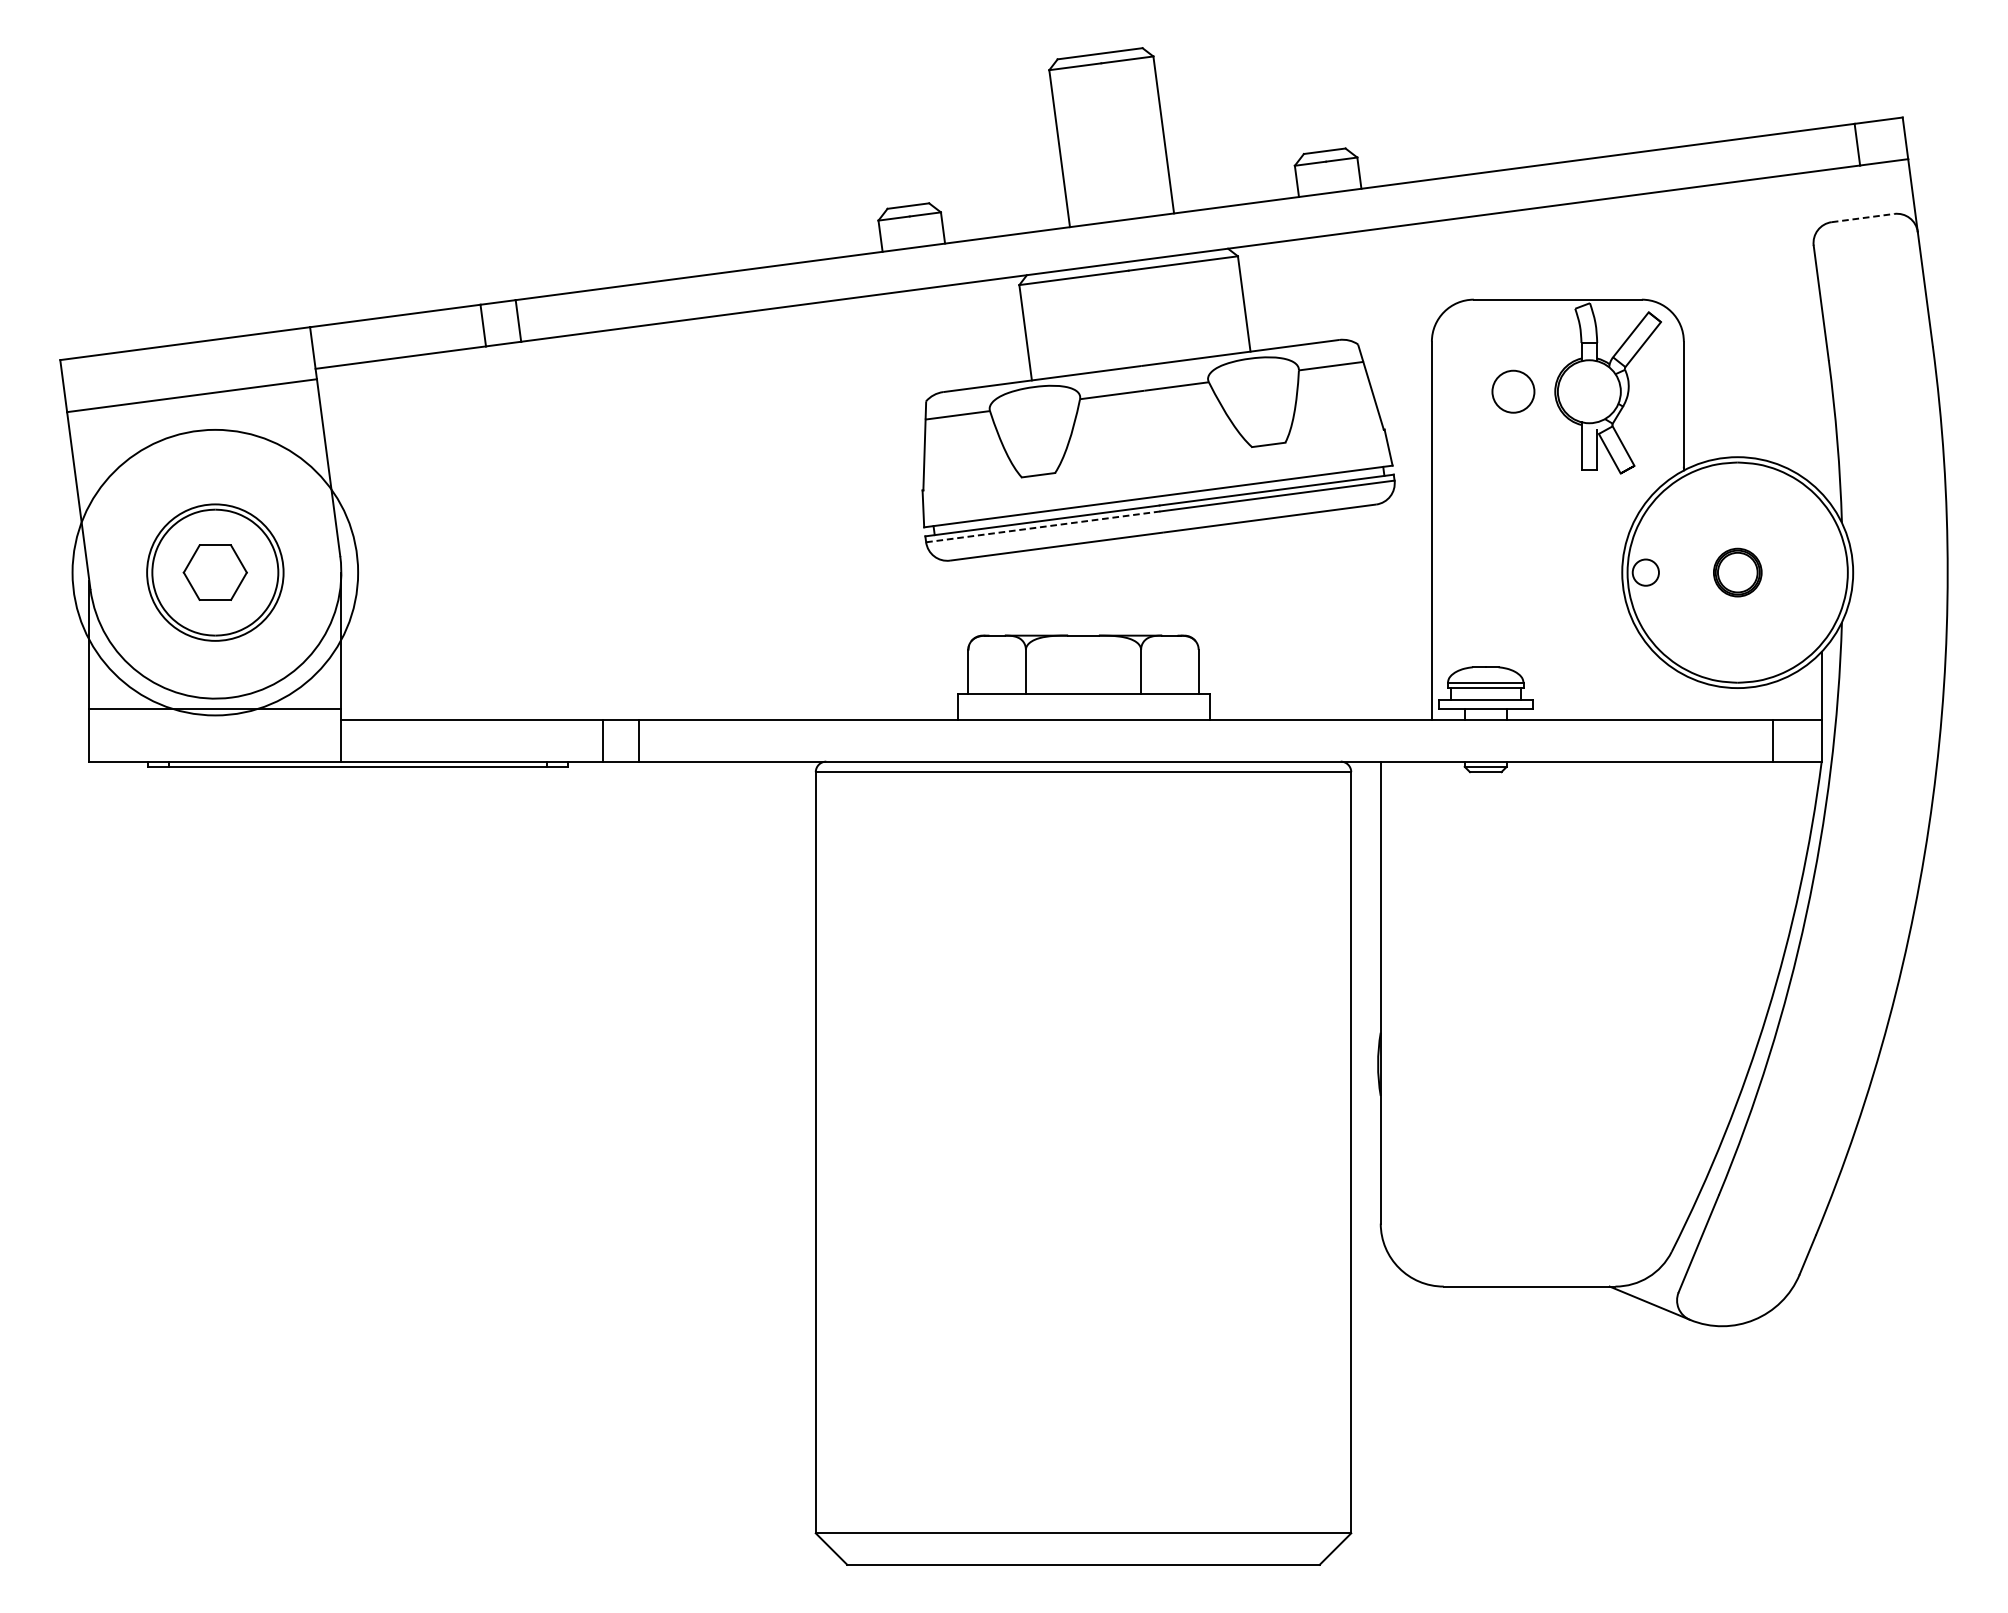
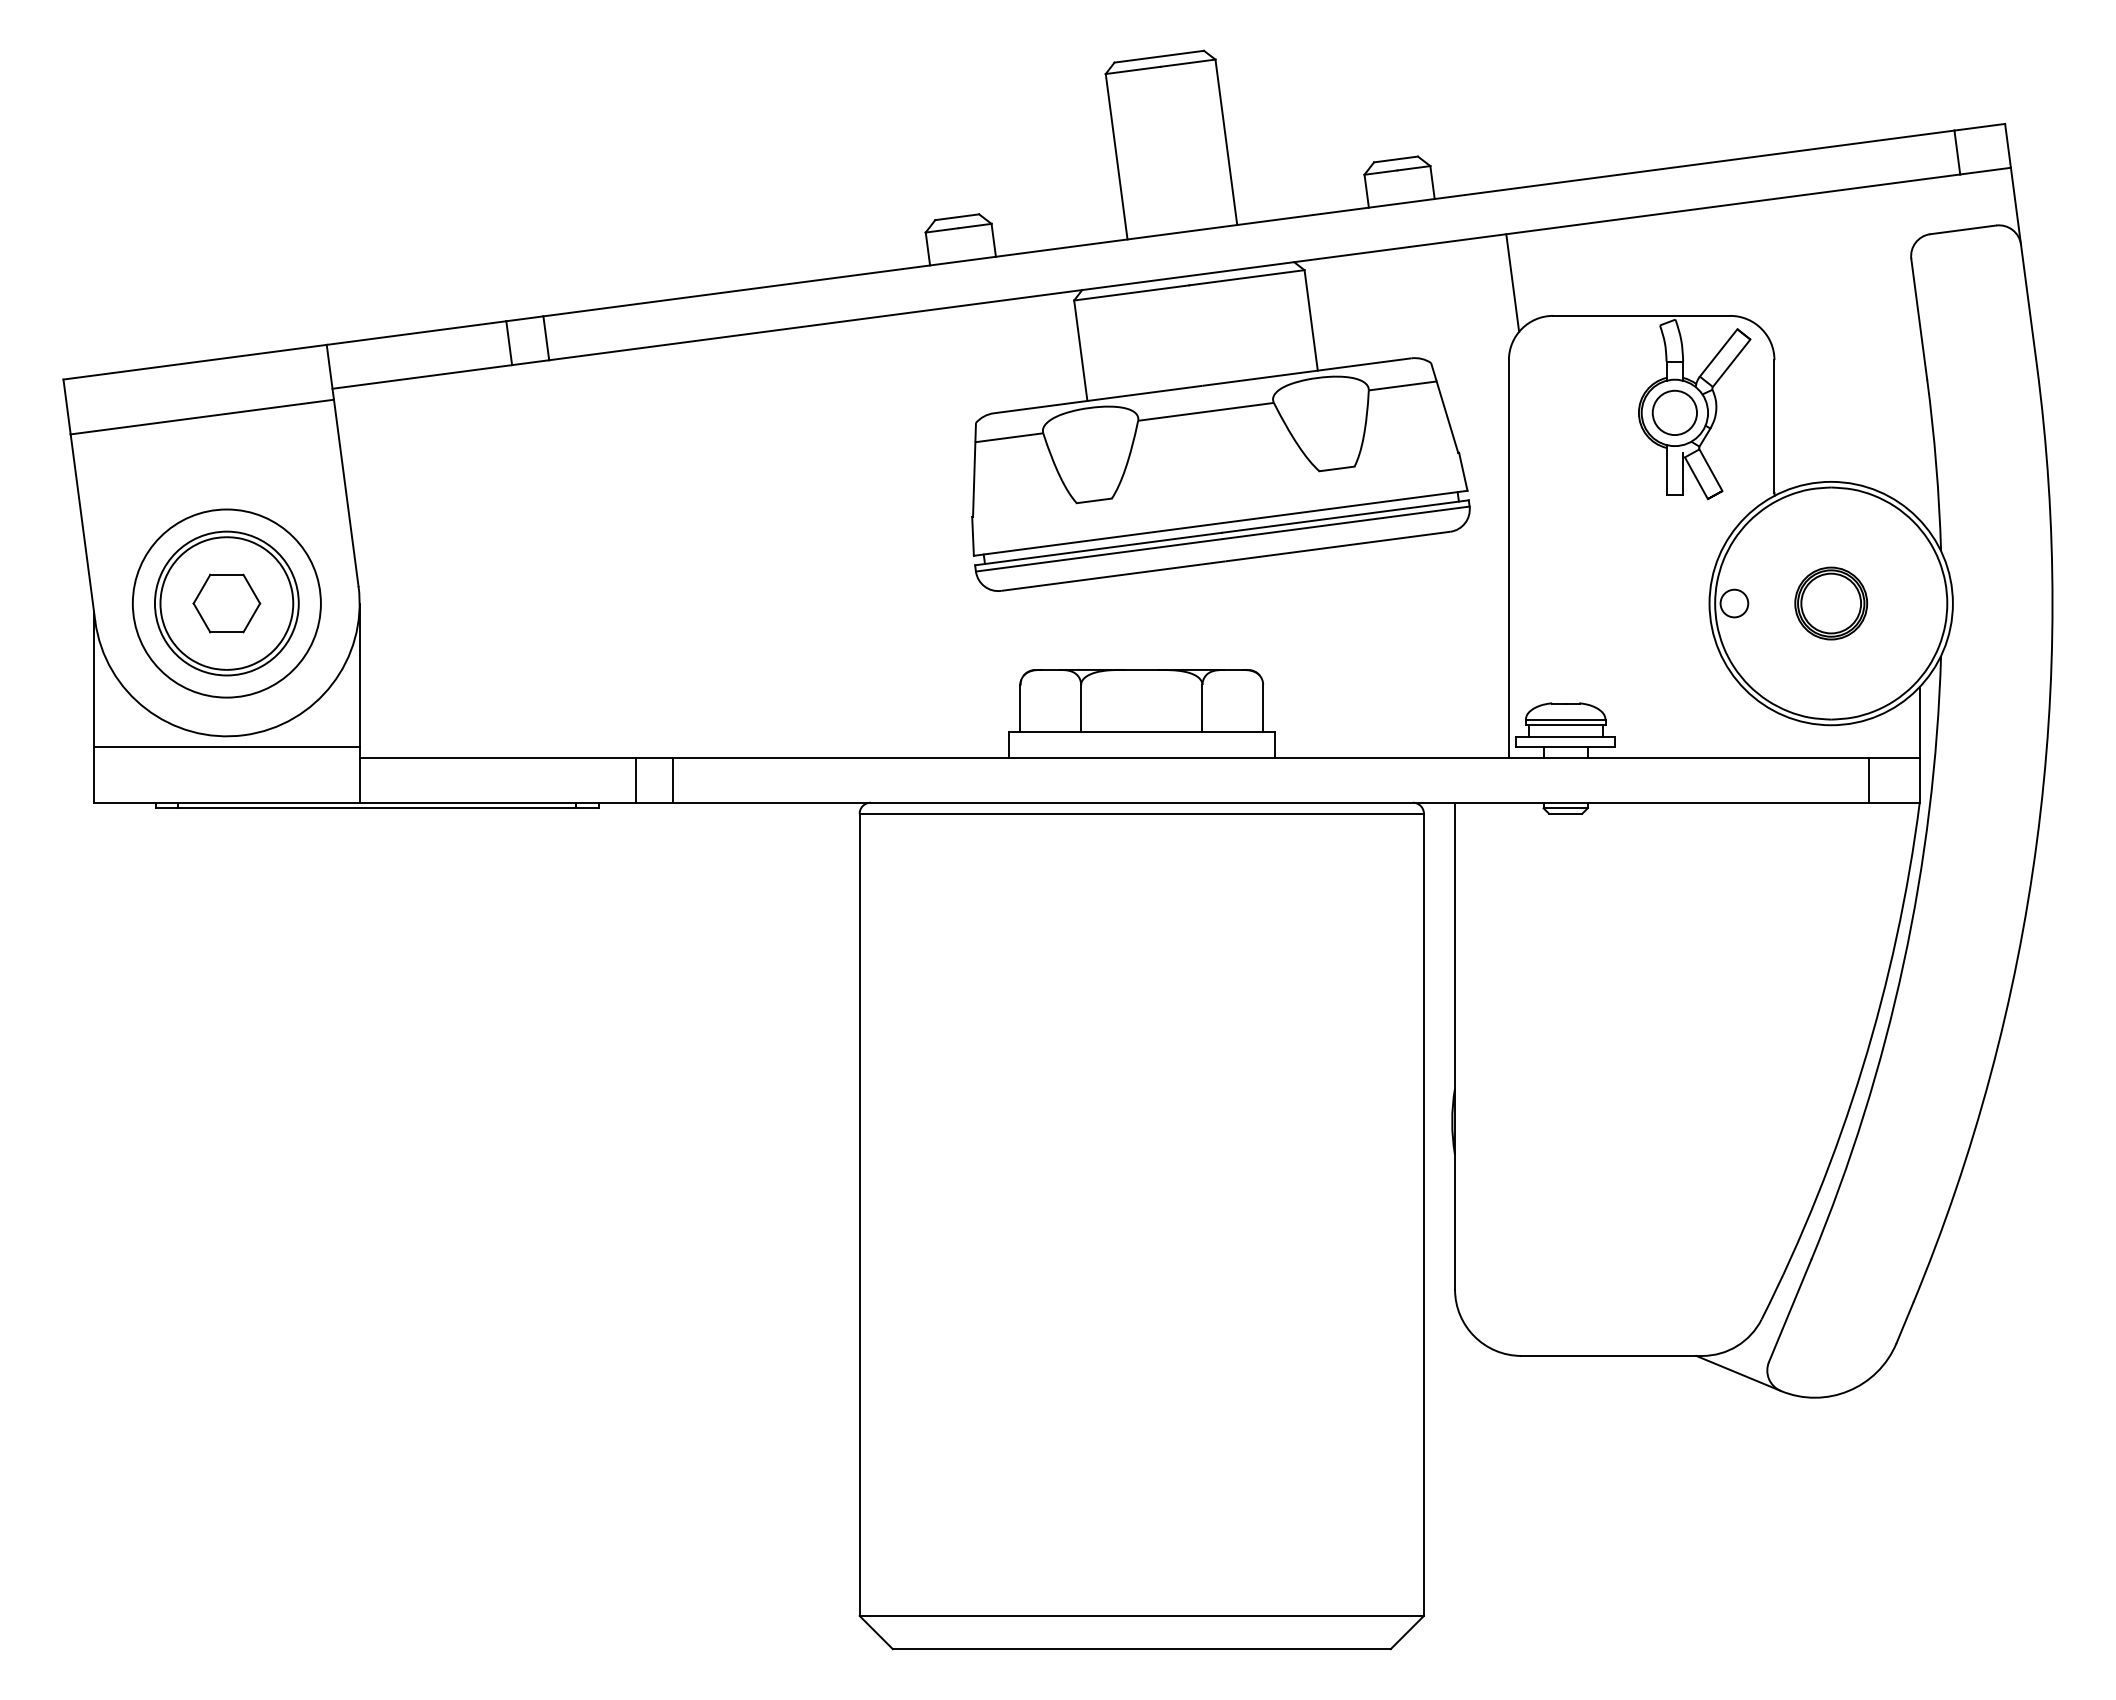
line: (1863, 217) -> (1963, 229), dashed -> solid
line: (1435, 267) -> (1512, 282), added
circle: (1513, 391) -> (1674, 412), moved
line: (1043, 527) -> (1099, 555), dashed -> solid
circle: (214, 572) -> (226, 603), size x0.62
part: (1737, 572) -> (1831, 603), size x1.43

